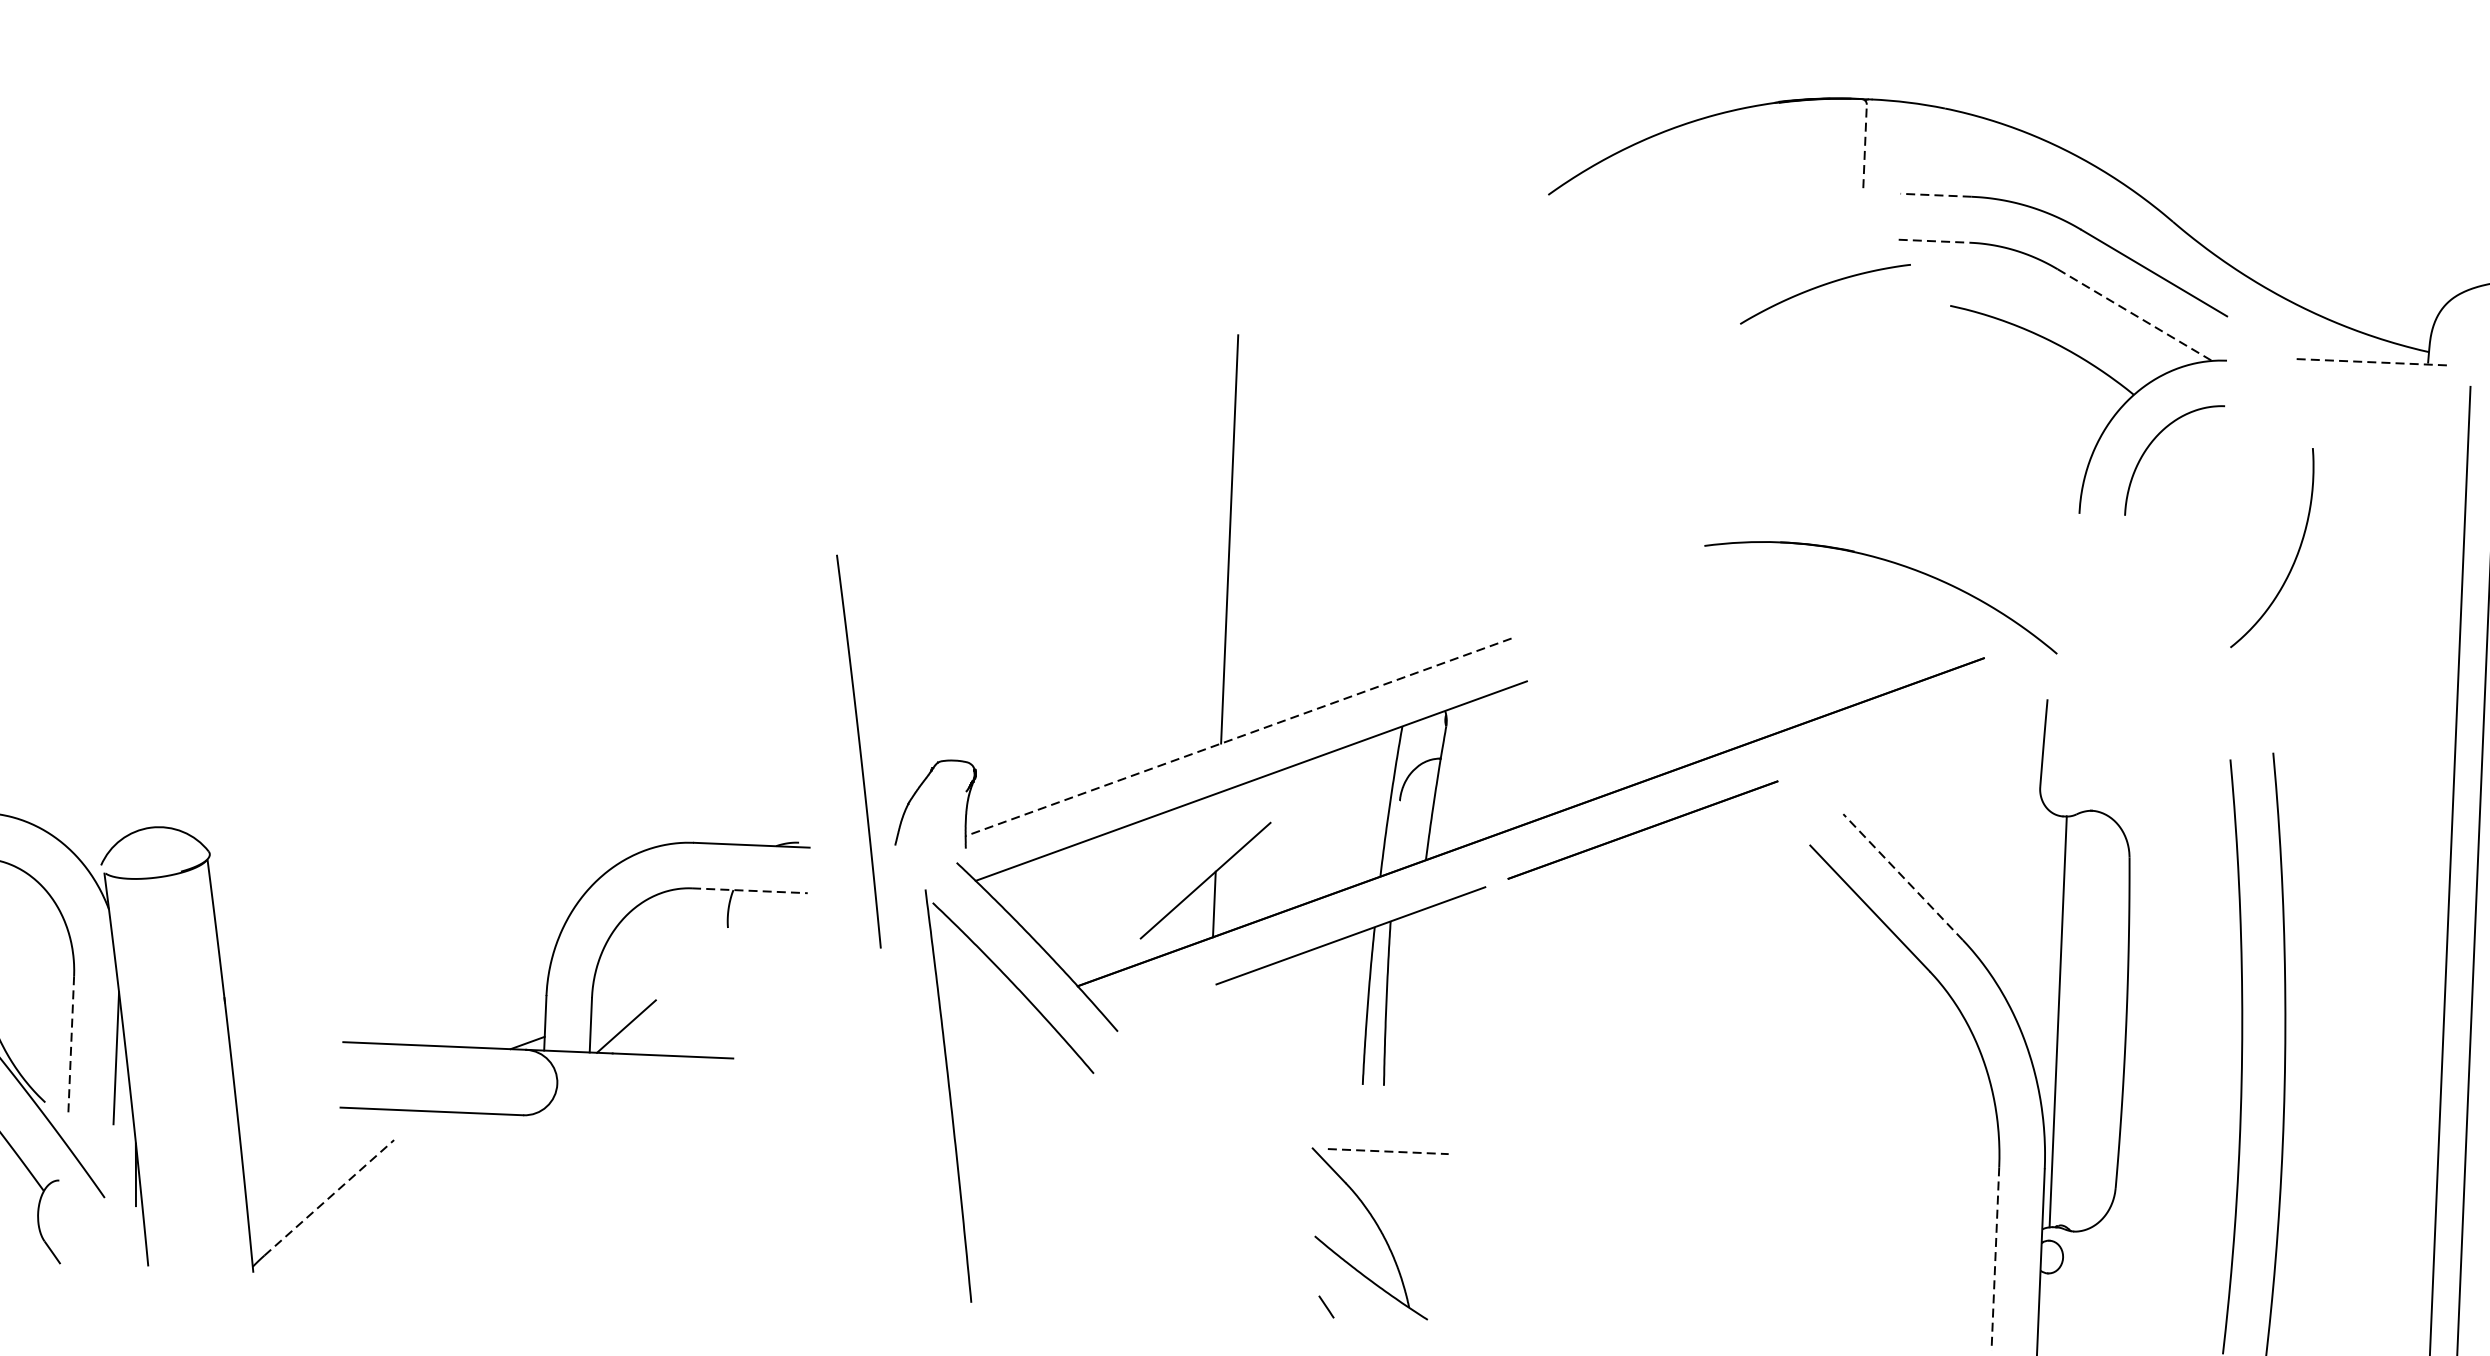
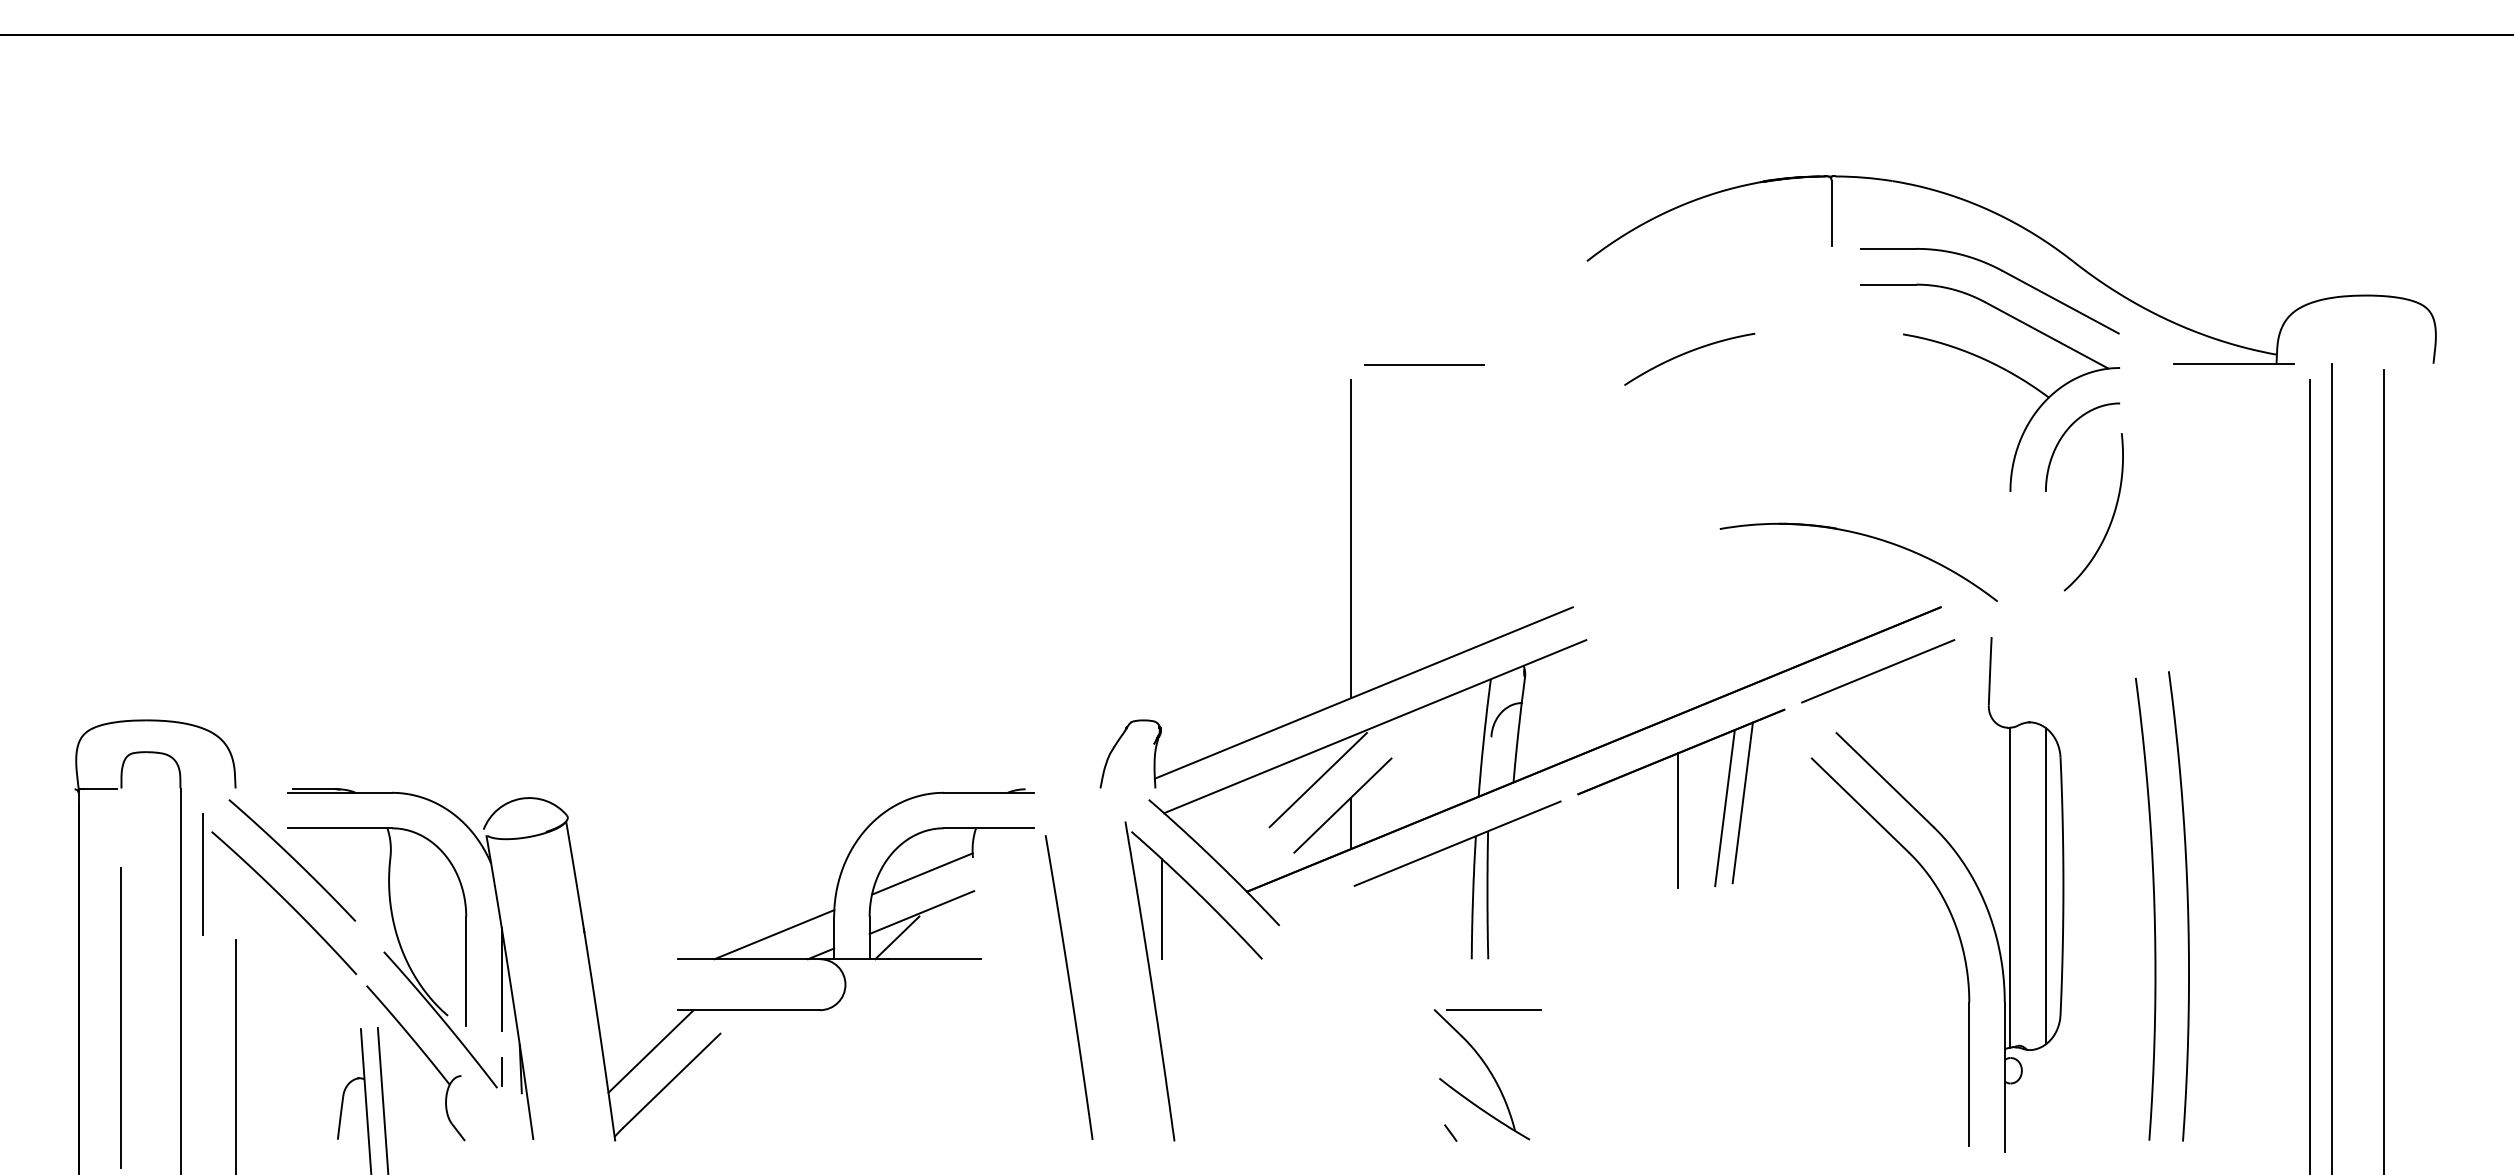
line: (1864, 145) -> (1831, 212), dashed -> solid
line: (1936, 194) -> (1888, 248), dashed -> solid
line: (1934, 241) -> (1888, 284), dashed -> solid
curve: (1824, 286) -> (1688, 353), moved
line: (2134, 315) -> (2046, 335), dashed -> solid
line: (1334, 318) -> (1424, 364), added
line: (2374, 362) -> (2234, 364), dashed -> solid
curve: (2293, 559) -> (2110, 520), moved
line: (1238, 737) -> (1363, 693), dashed -> solid
line: (1900, 737) -> (1878, 671), added
curve: (859, 751) -> (1069, 987), moved
line: (1174, 847) -> (1317, 780), added
line: (1903, 877) -> (1885, 780), dashed -> solid
line: (750, 891) -> (989, 828), dashed -> solid
line: (1718, 898) -> (1742, 802), added
line: (1695, 904) -> (1724, 808), added
line: (1634, 917) -> (1677, 820), added
line: (662, 945) -> (922, 873), added
line: (658, 995) -> (921, 912), added
line: (967, 1003) -> (1161, 908), added
line: (468, 1015) -> (774, 934), added
line: (2103, 1022) -> (2045, 886), added
line: (71, 1046) -> (466, 971), dashed -> solid
line: (1389, 1151) -> (1494, 1010), dashed -> solid
line: (303, 1159) -> (650, 1051), added
line: (111, 1176) -> (501, 1071), added
line: (328, 1197) -> (671, 1080), dashed -> solid
line: (1995, 1259) -> (1969, 1074), dashed -> solid

